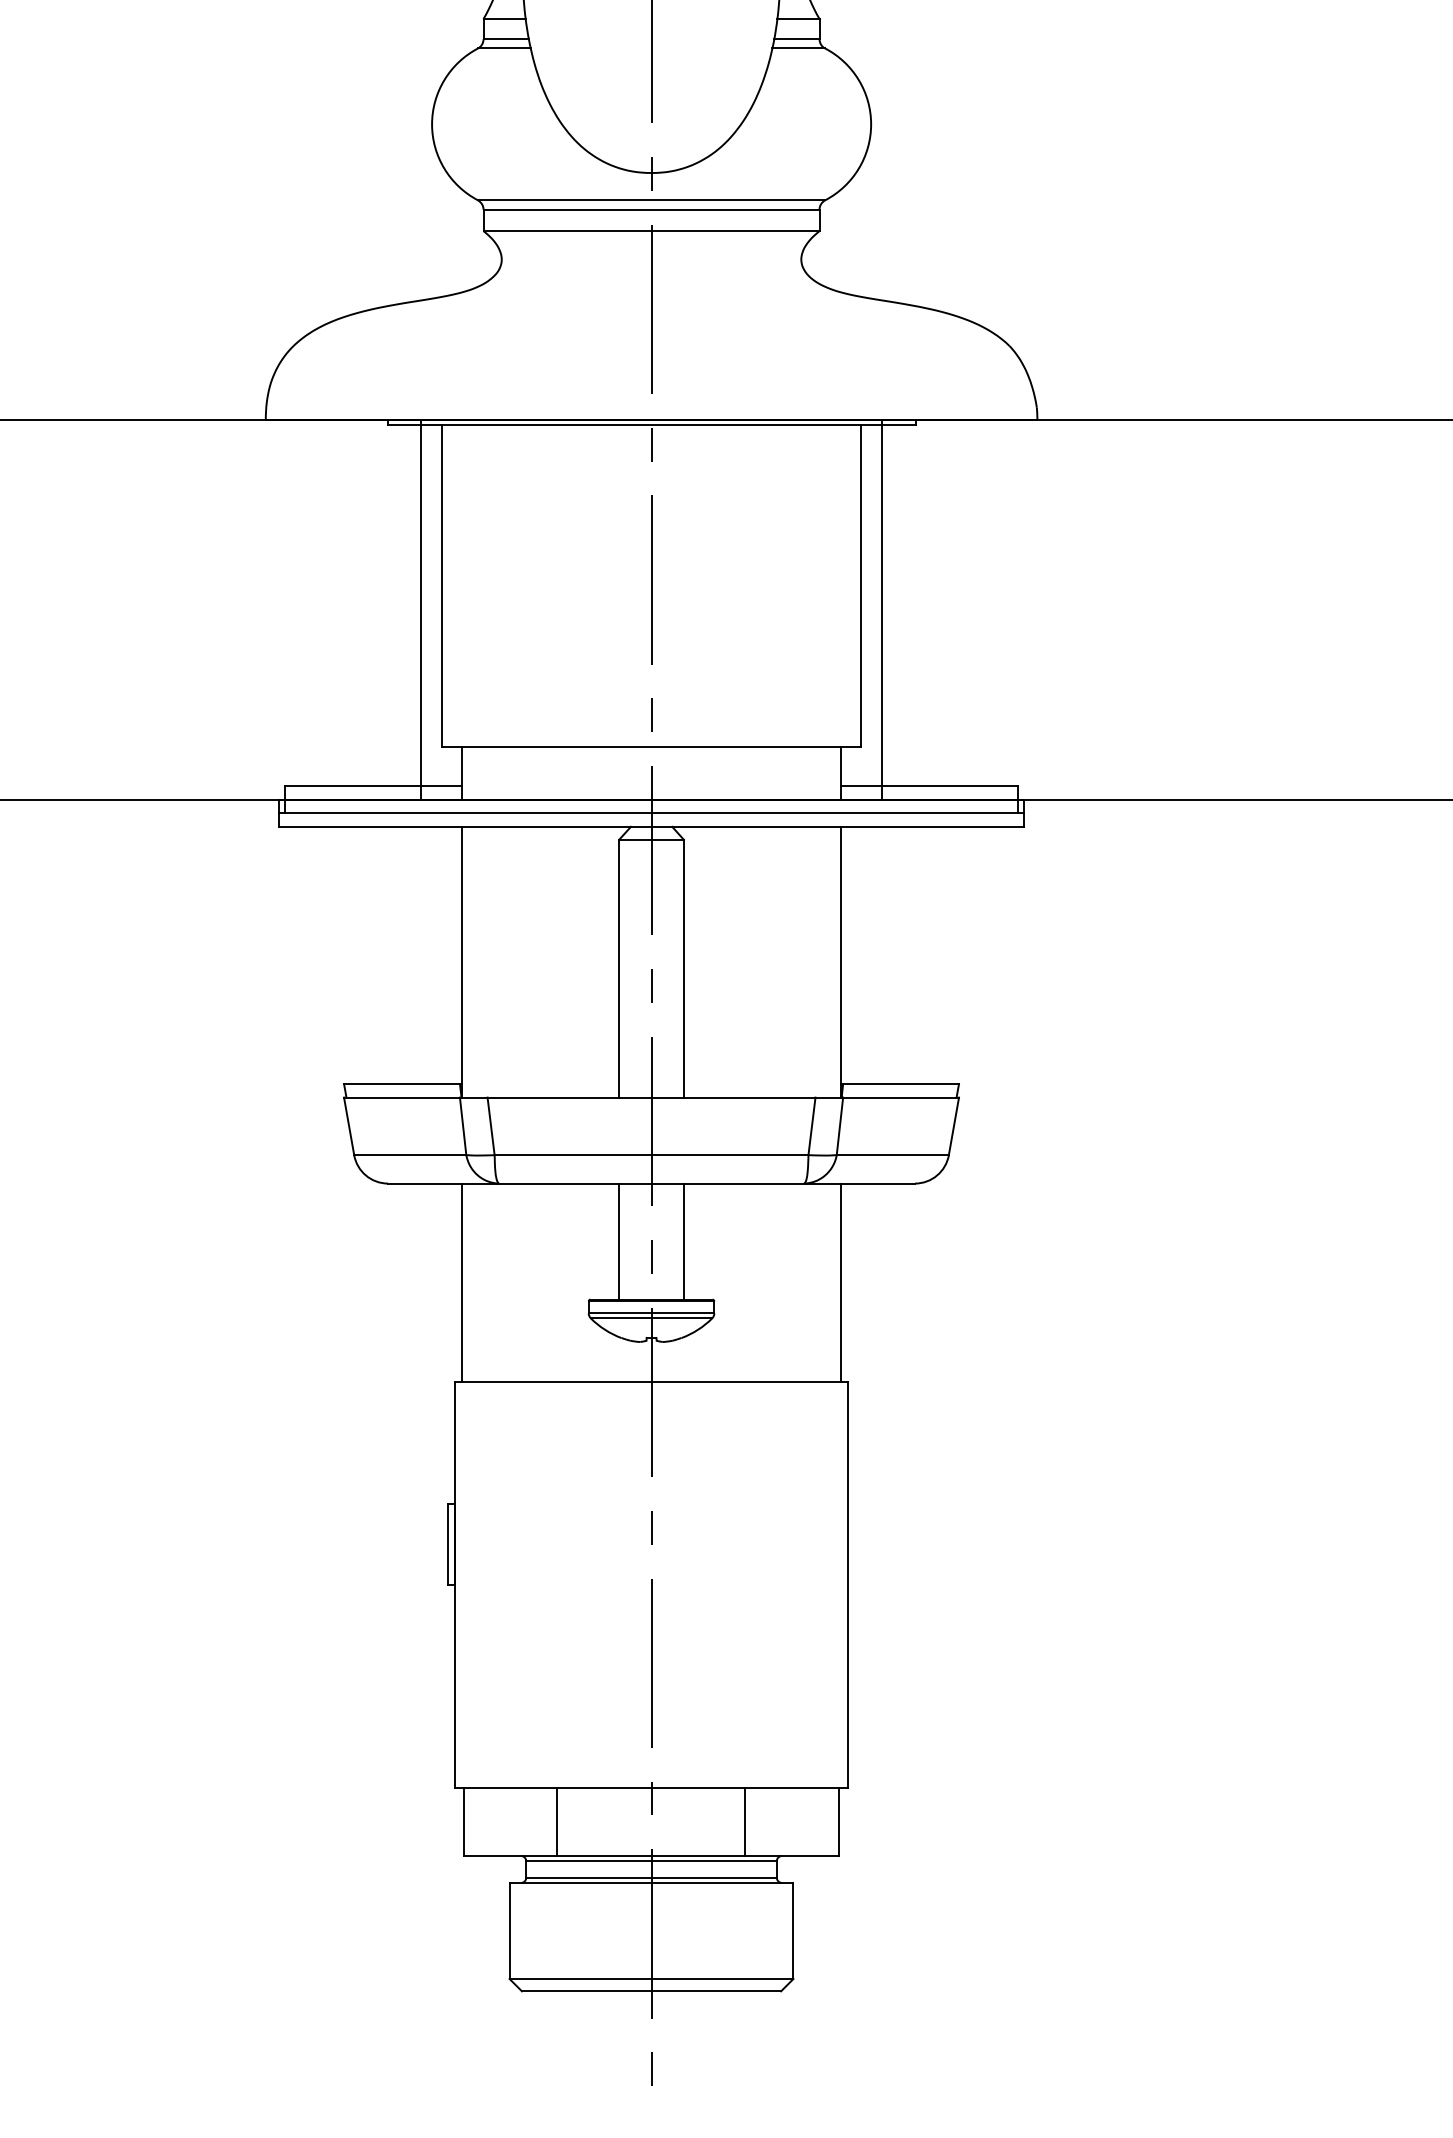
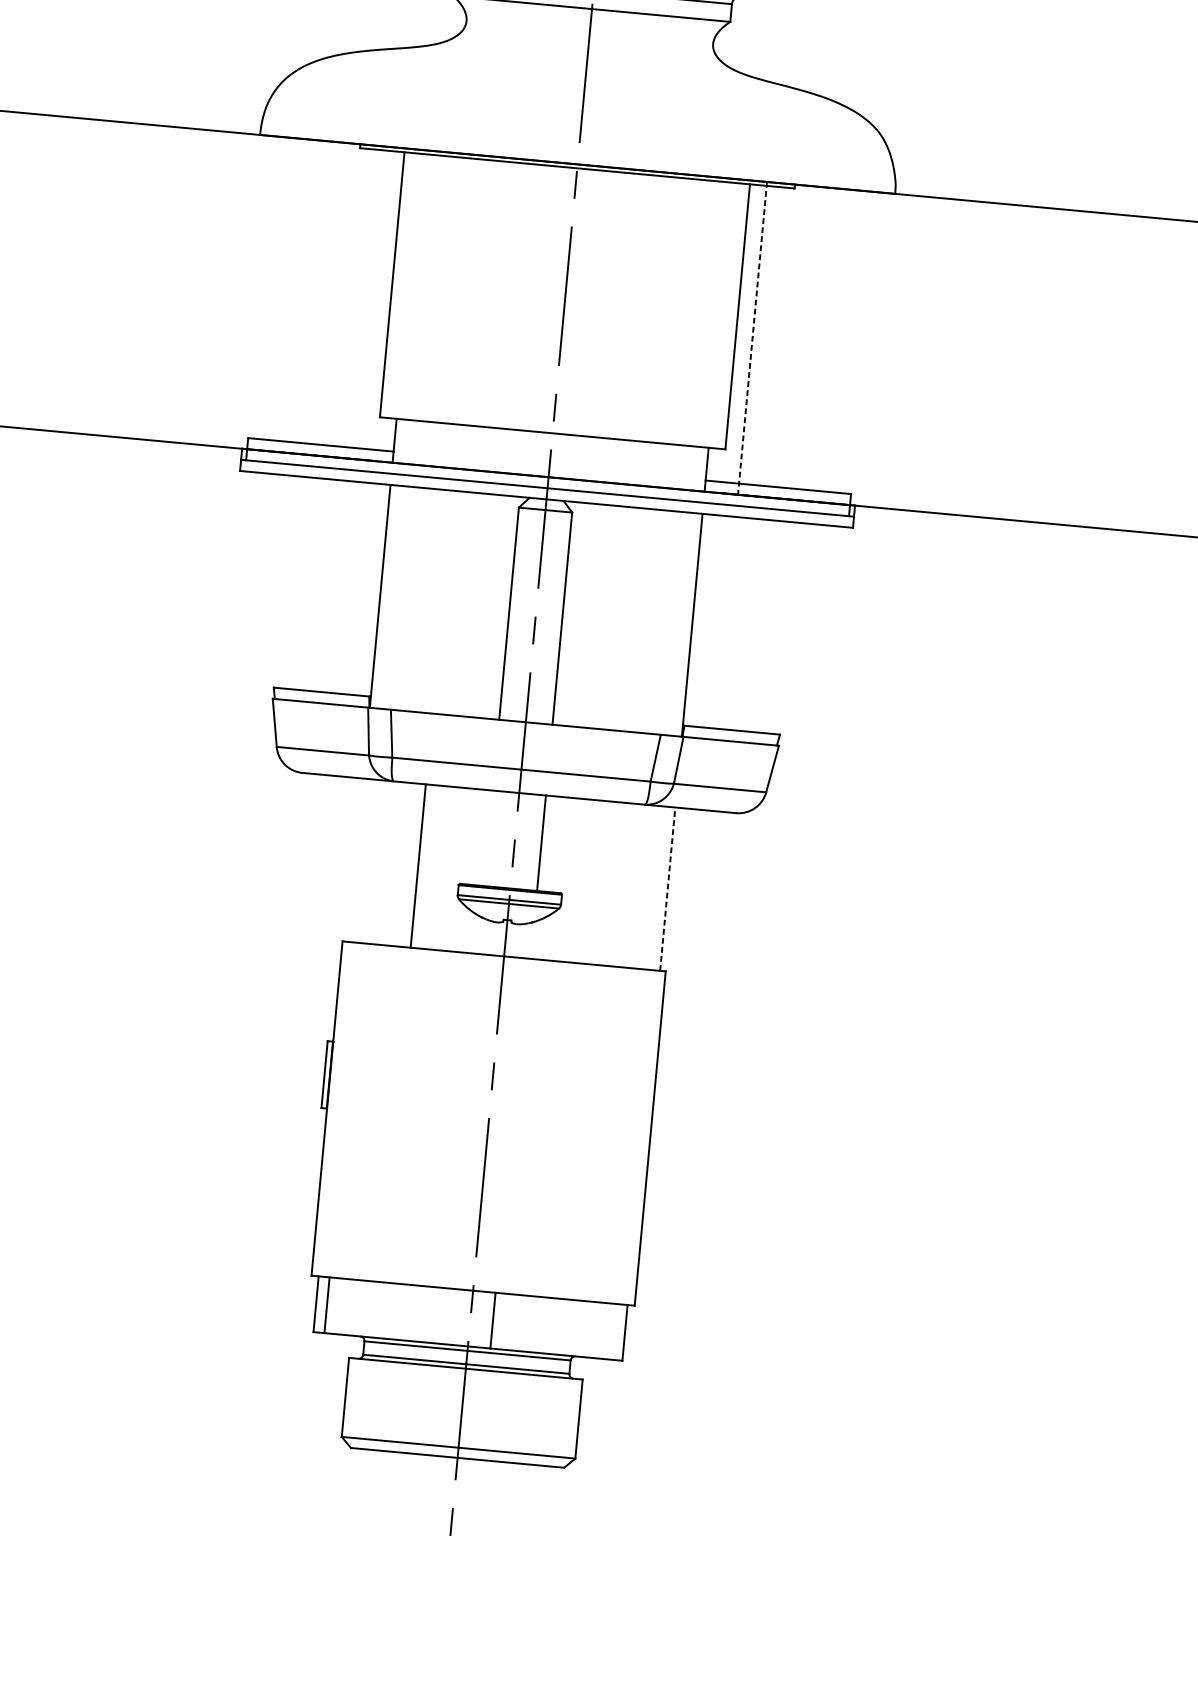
line: (421, 609) -> (373, 302), removed
line: (881, 610) -> (752, 338), solid -> dashed
line: (619, 1241) -> (488, 838), removed
line: (461, 1282) -> (417, 865), moved
line: (841, 1282) -> (668, 888), solid -> dashed
line: (557, 1821) -> (327, 1304), moved
line: (744, 1821) -> (492, 1320), moved

